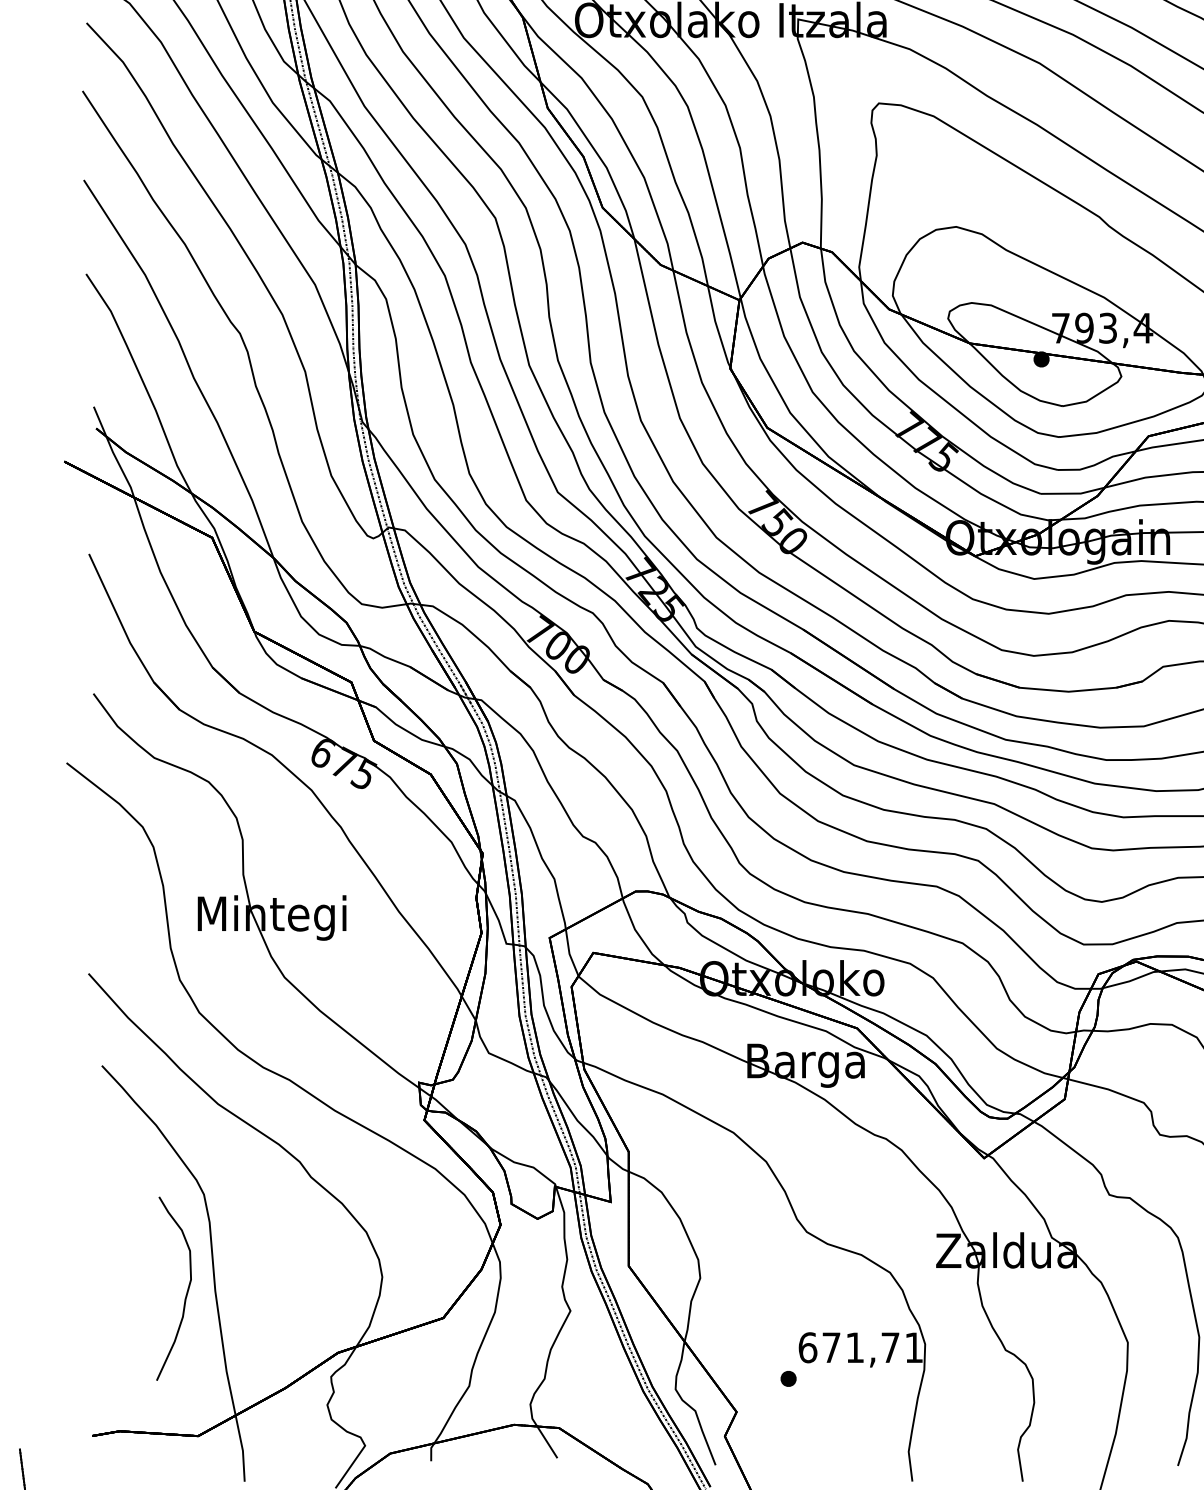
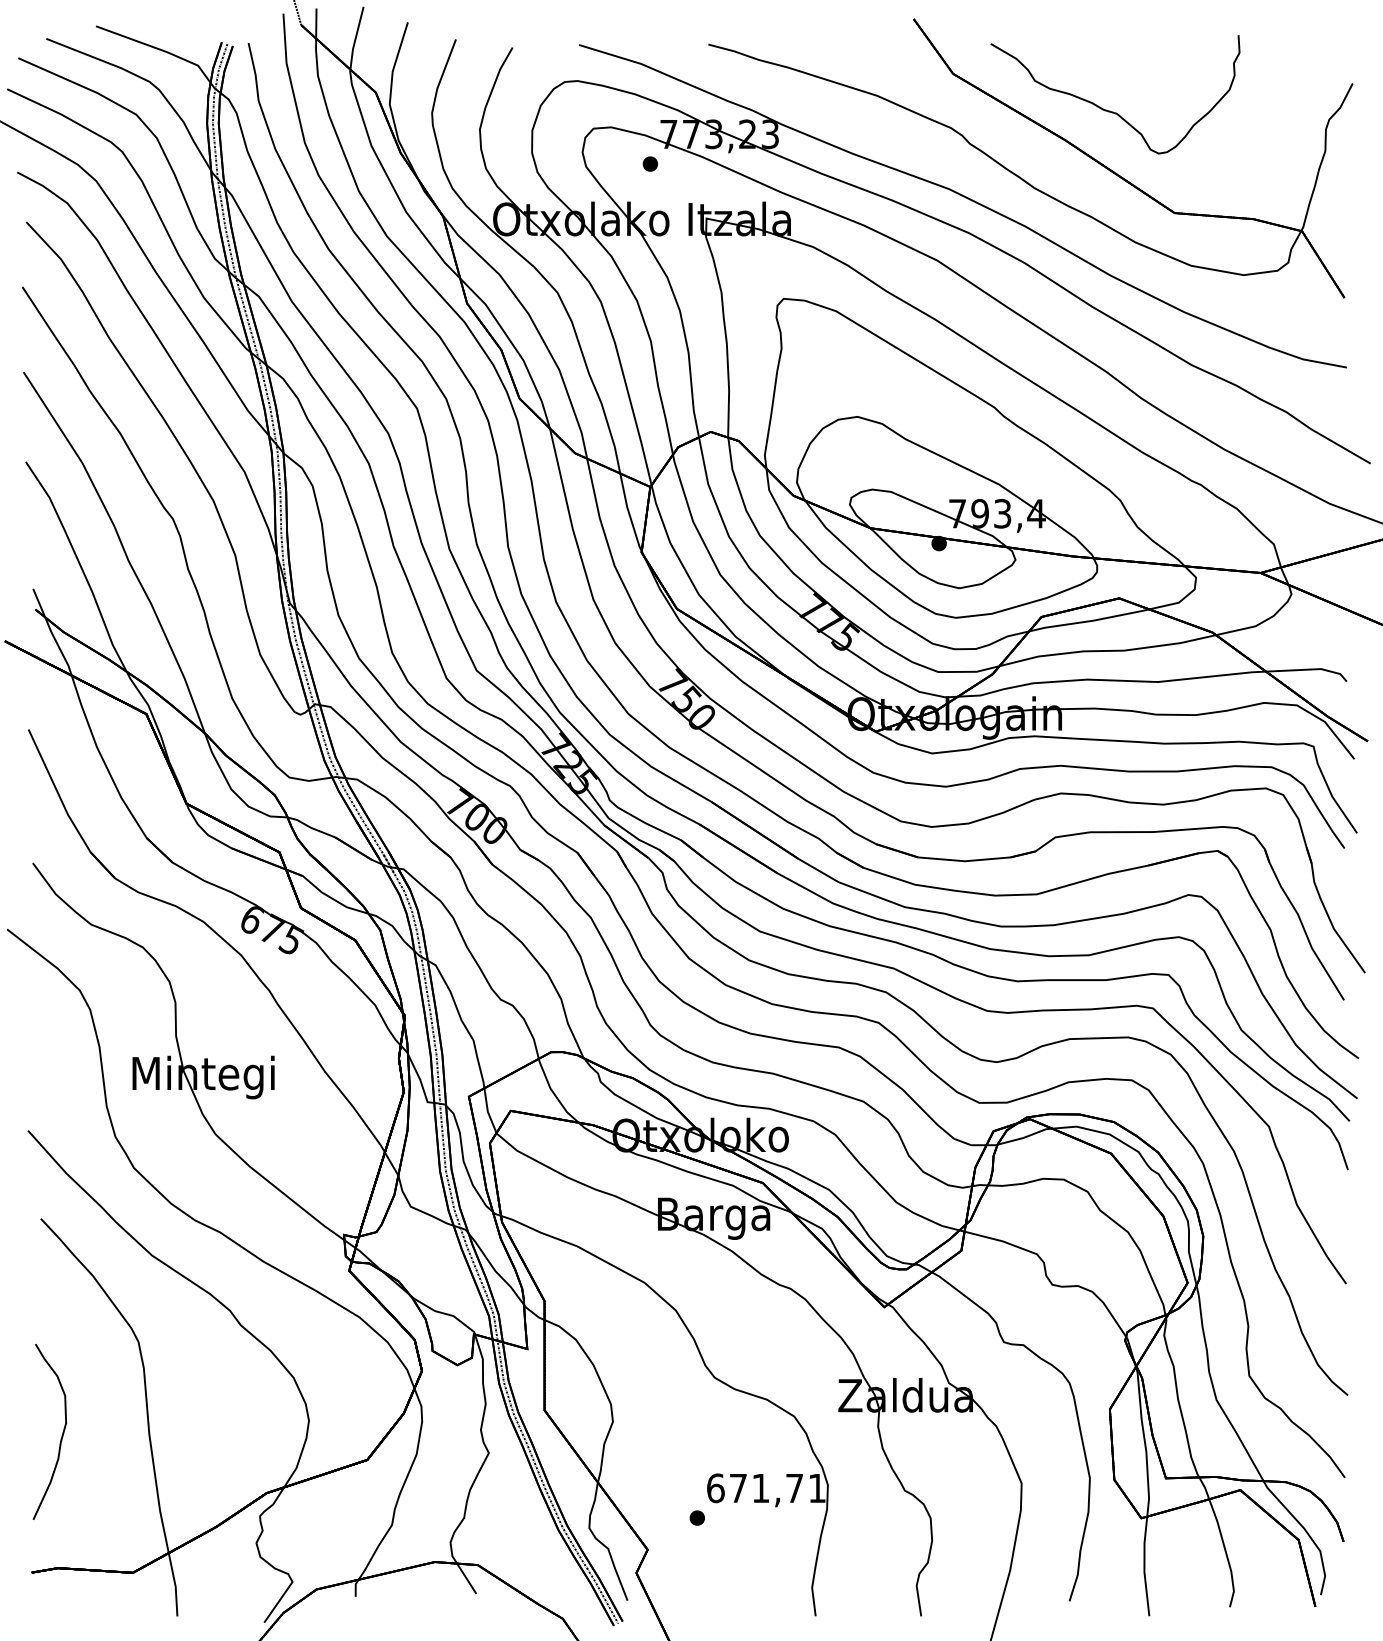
curve: (186, 1292) -> (61, 1435), moved

